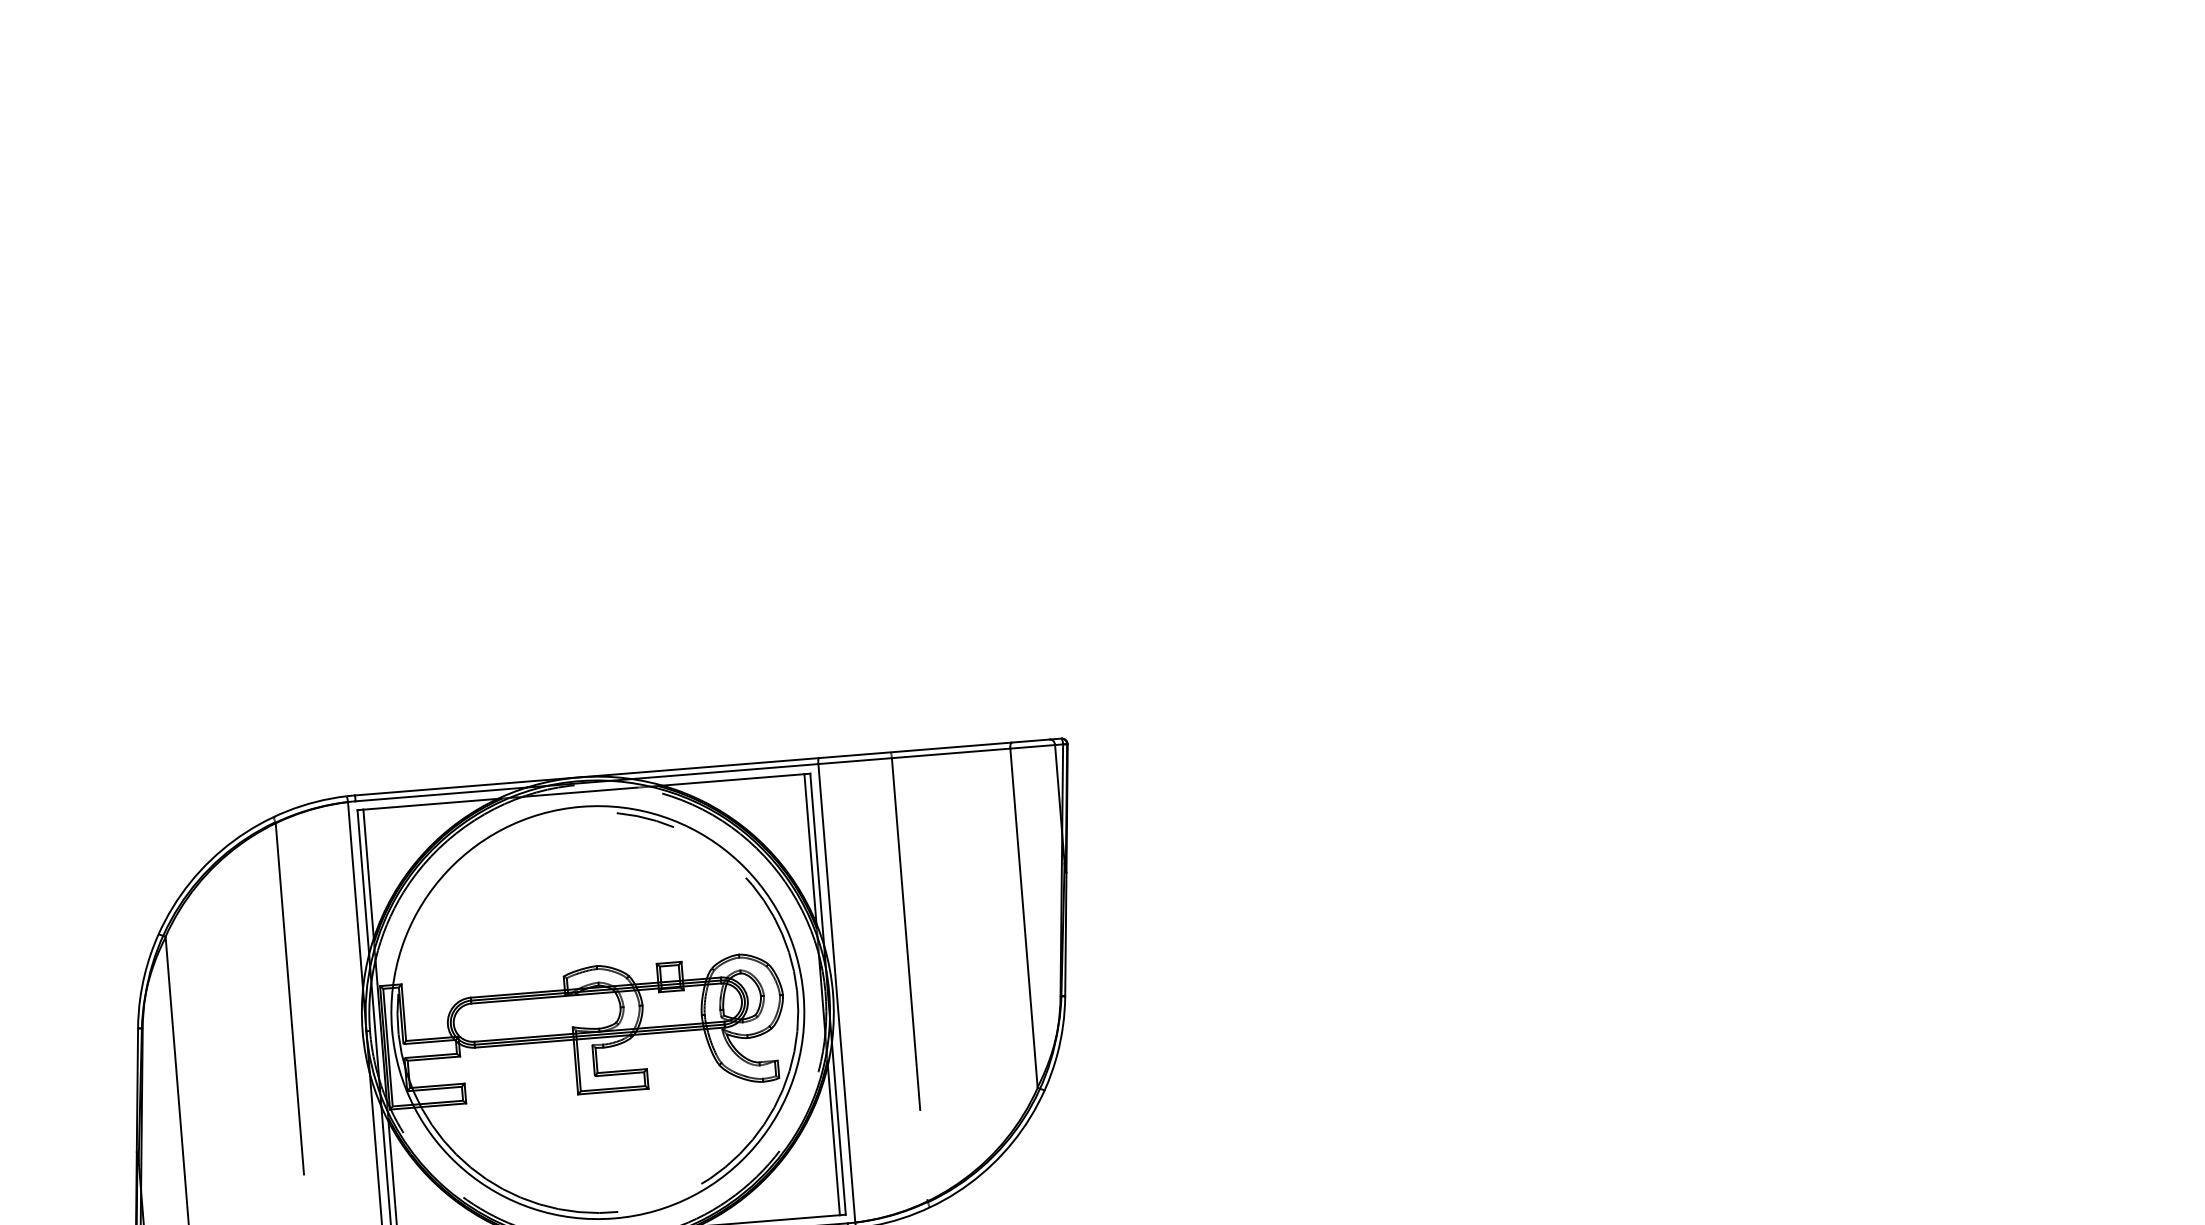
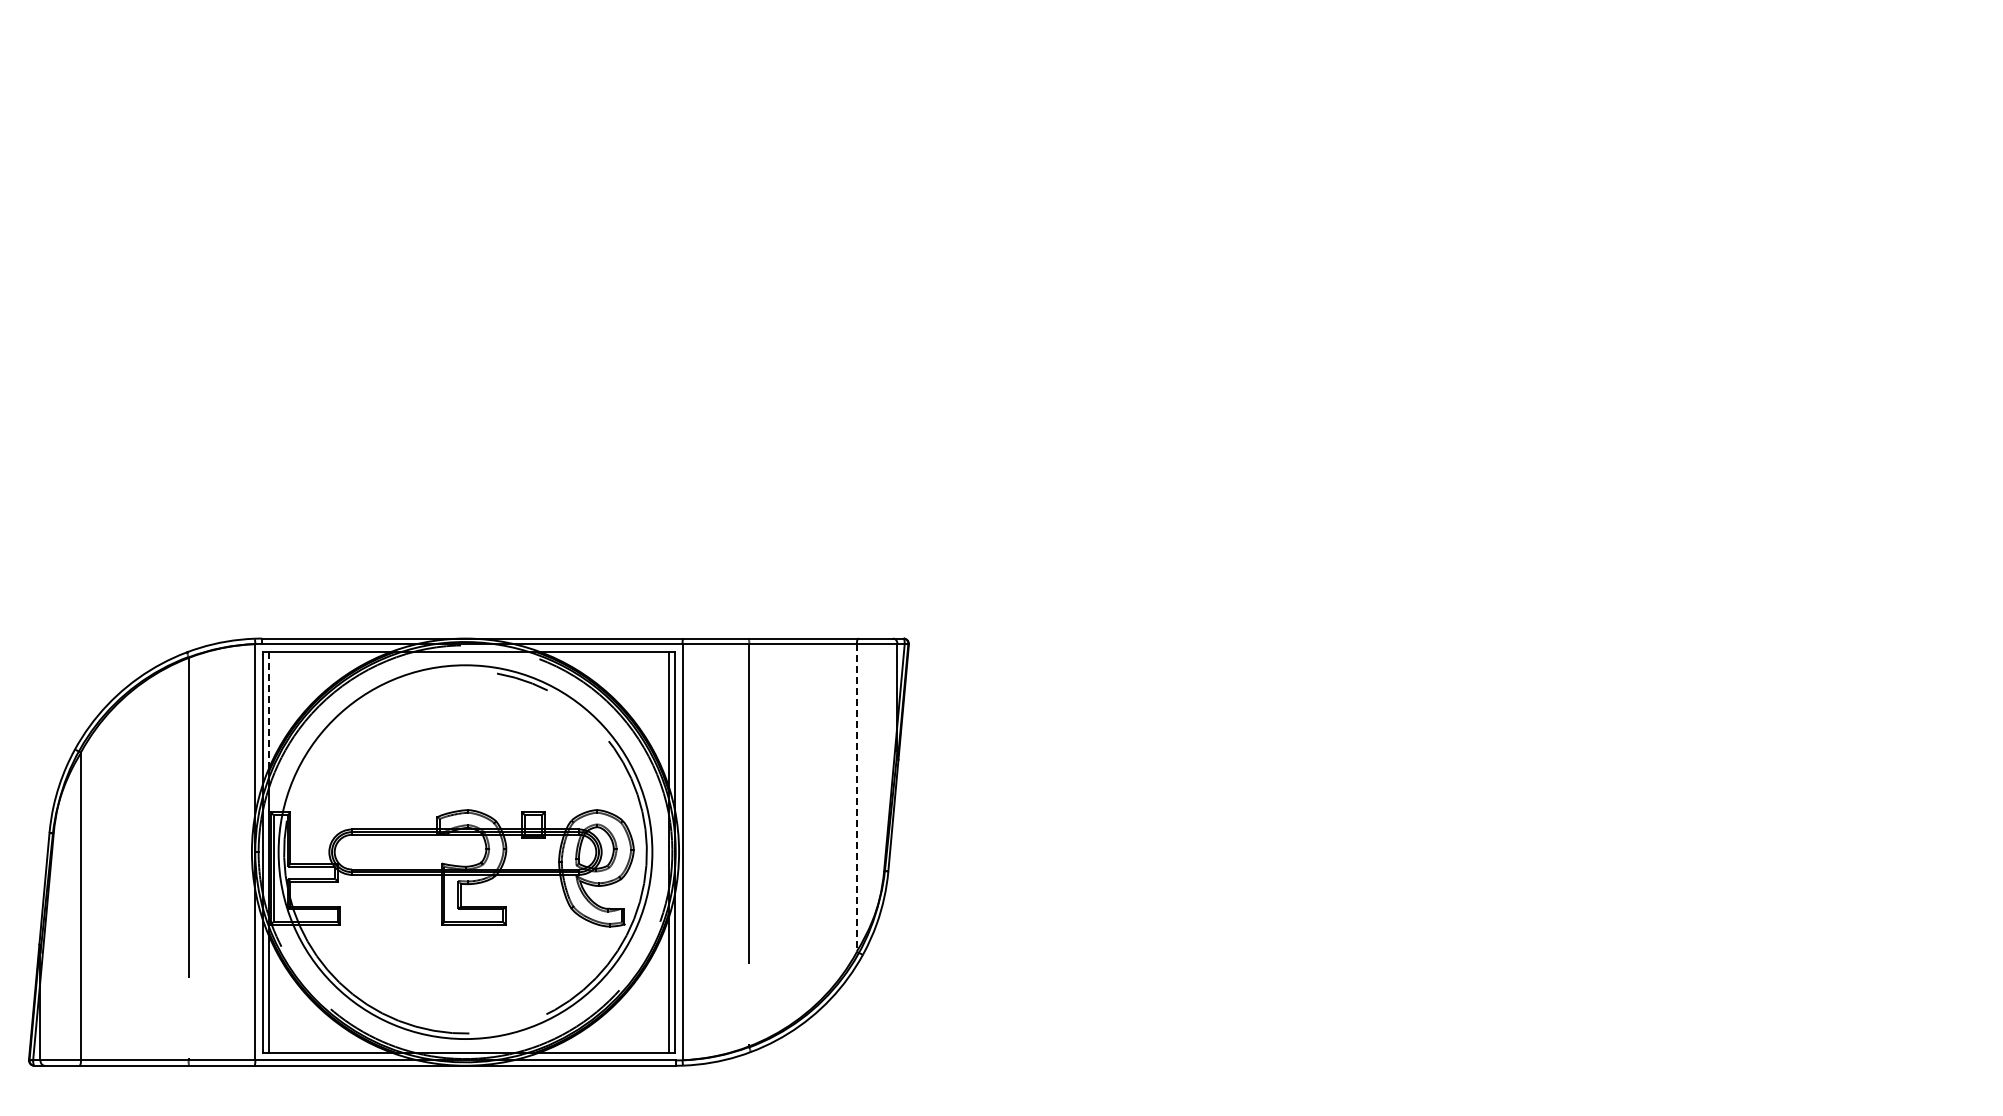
line: (368, 874) -> (268, 710), solid -> dashed
line: (1023, 917) -> (856, 797), solid -> dashed

